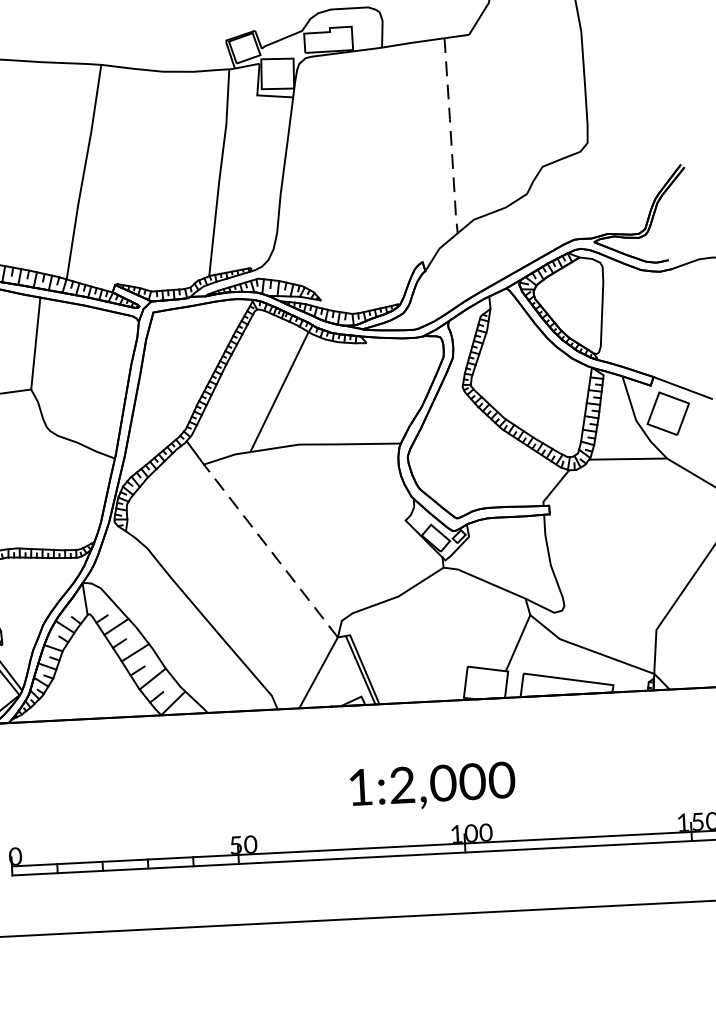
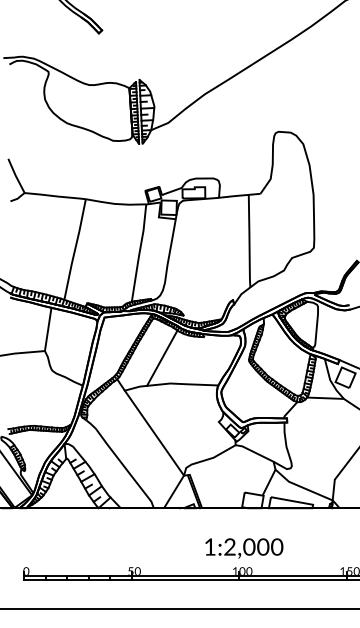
line: (451, 136) -> (249, 241), dashed -> solid
line: (271, 551) -> (154, 433), dashed -> solid
text: (433, 786) -> (244, 548), moved

